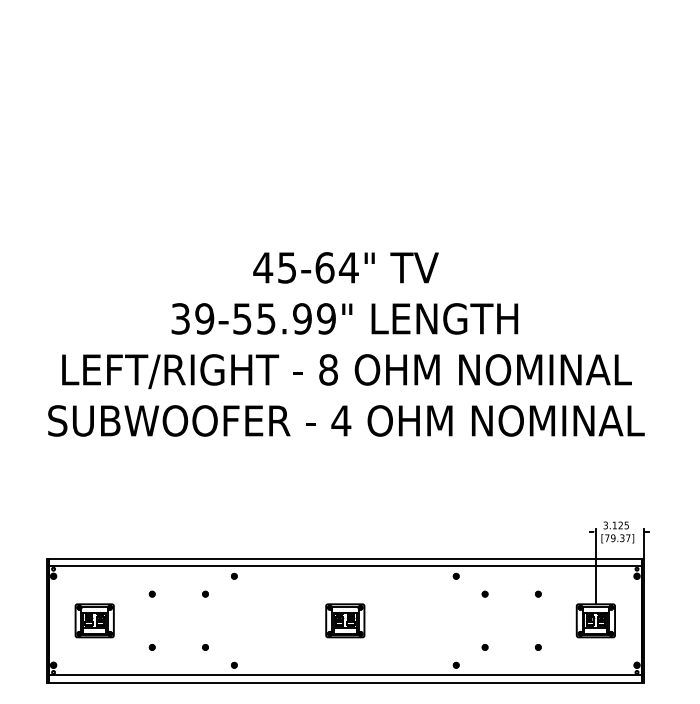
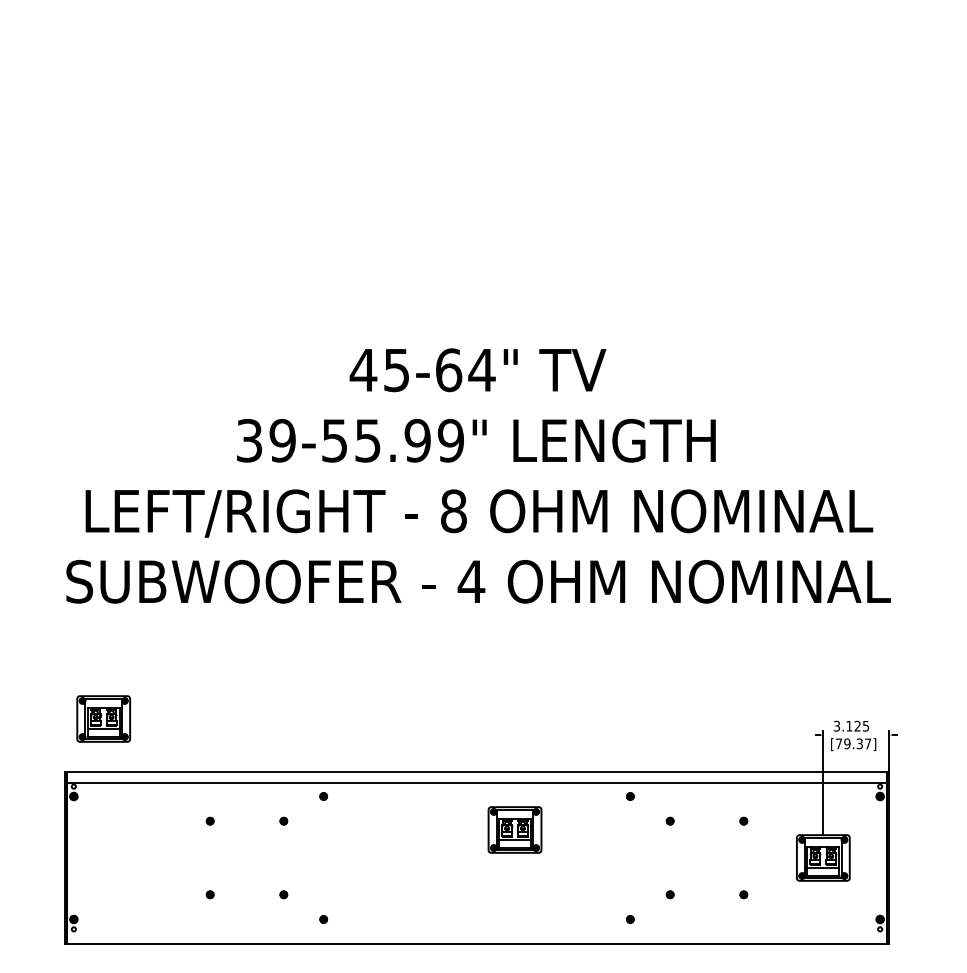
part: (94, 620) -> (103, 718), moved
part: (344, 620) -> (514, 829), moved
line: (344, 675) -> (476, 933), removed

